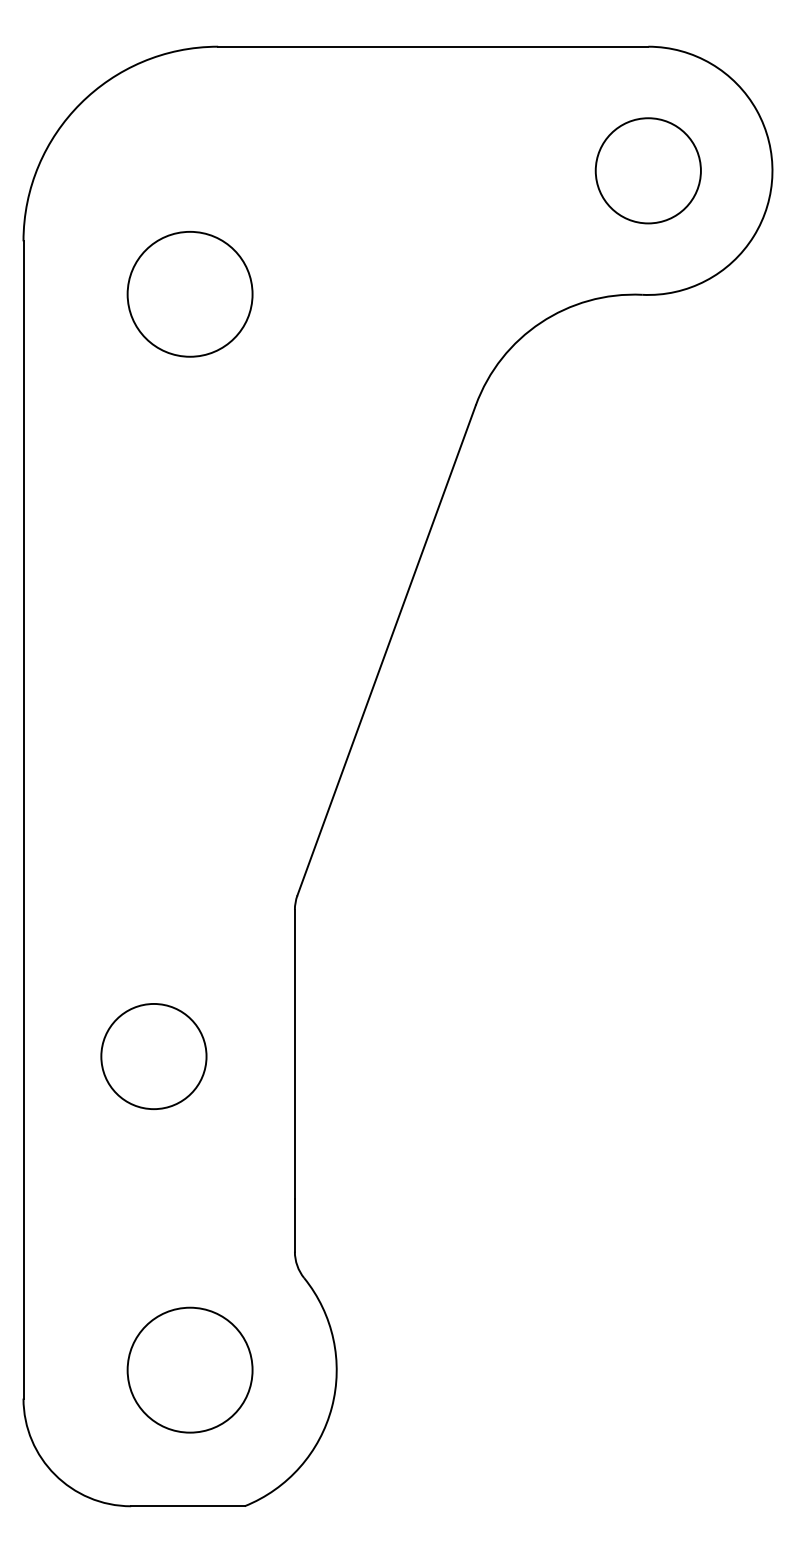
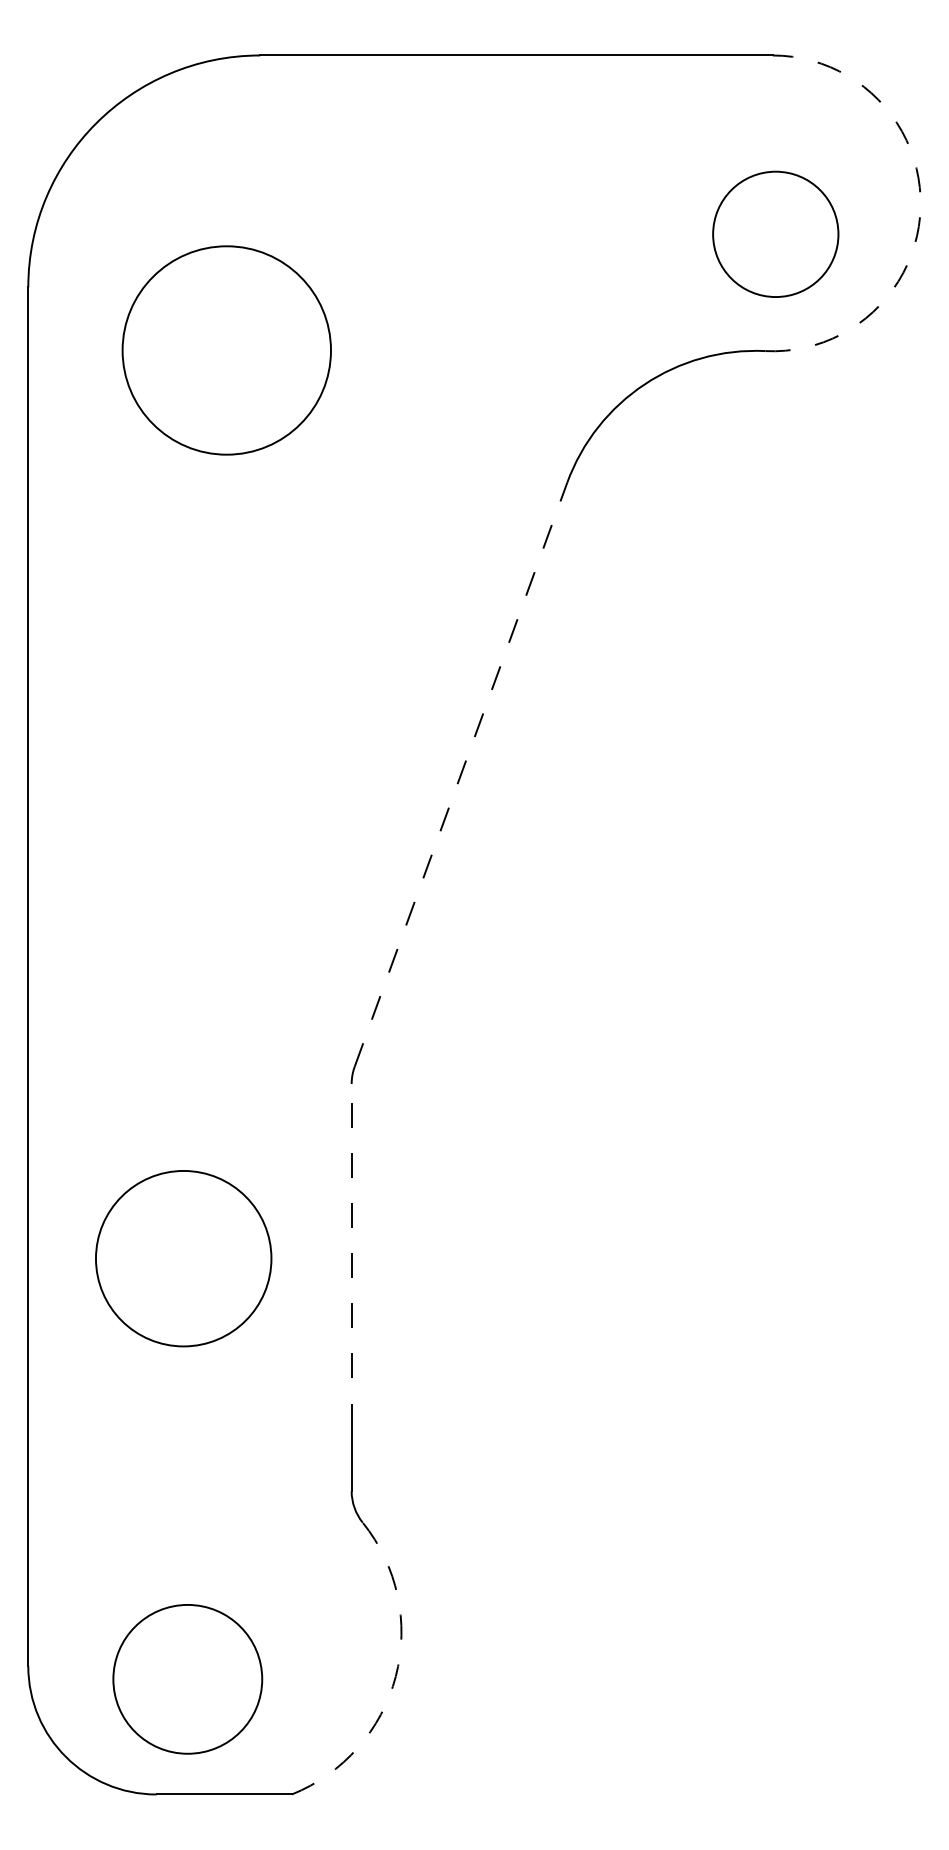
circle: (648, 170) -> (775, 233), moved
arc: (772, 174) -> (920, 207), solid -> dashed
circle: (189, 294) -> (226, 350), size x1.4
line: (386, 650) -> (460, 774), solid -> dashed
line: (294, 1053) -> (351, 1255), solid -> dashed
circle: (153, 1056) -> (183, 1258), size x1.4
circle: (189, 1370) -> (187, 1679), moved
arc: (331, 1407) -> (395, 1676), solid -> dashed

